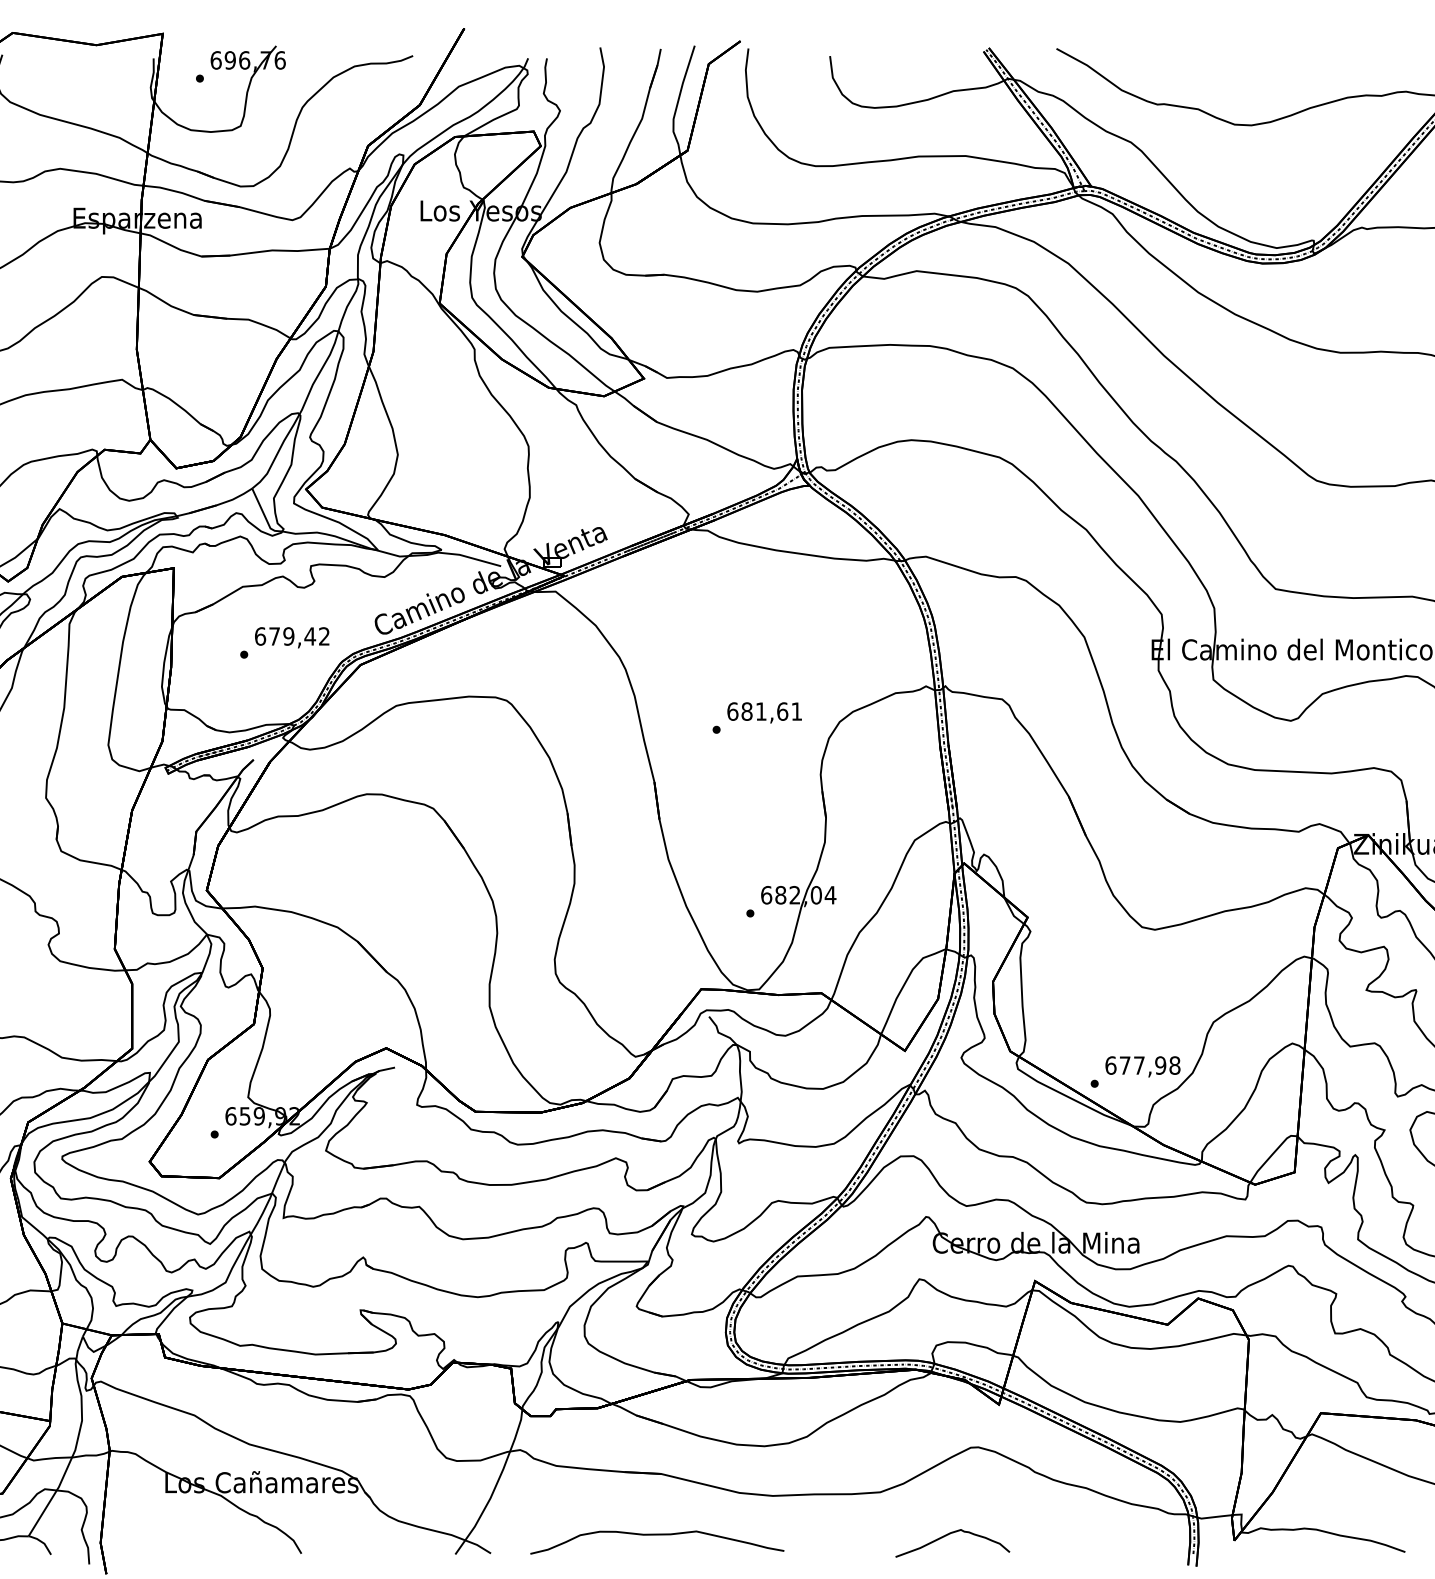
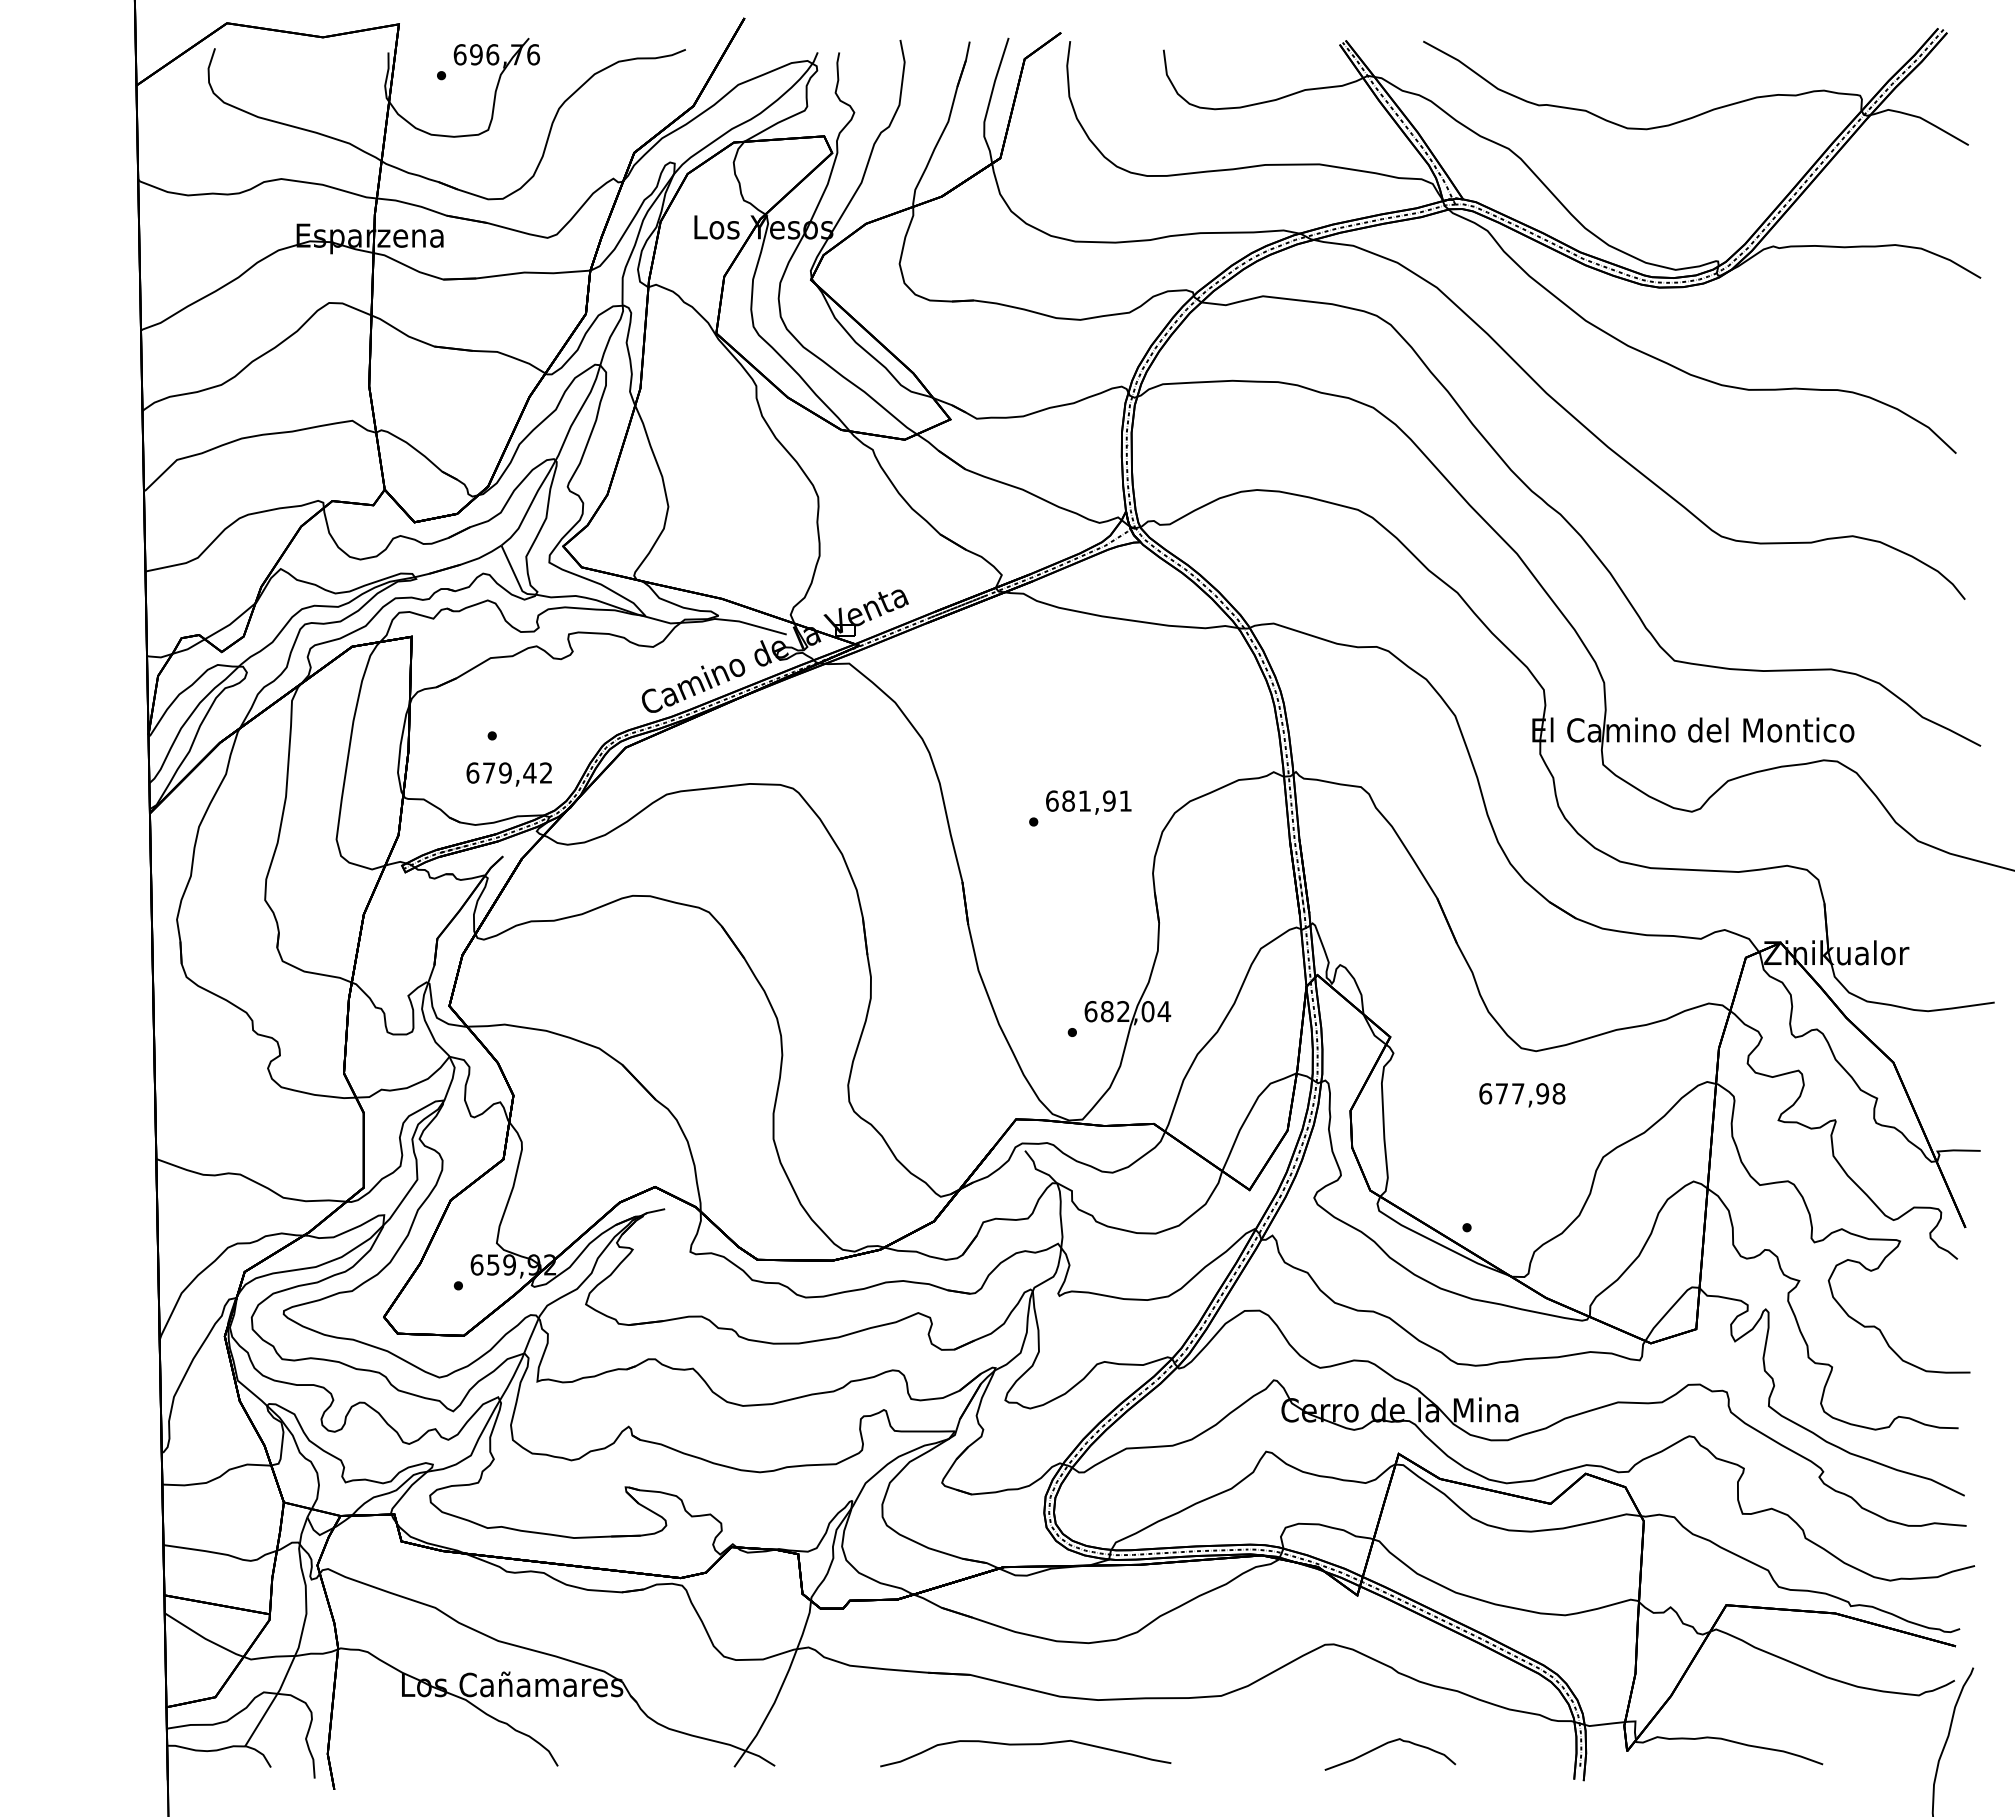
text: (291, 637) -> (508, 774), moved
text: (782, 711) -> (1109, 800), 681,61 -> 681,91
text: (1143, 1067) -> (1522, 1095), moved
curve: (949, 1534) -> (1386, 1744), moved
curve: (657, 1535) -> (1025, 1745), moved

